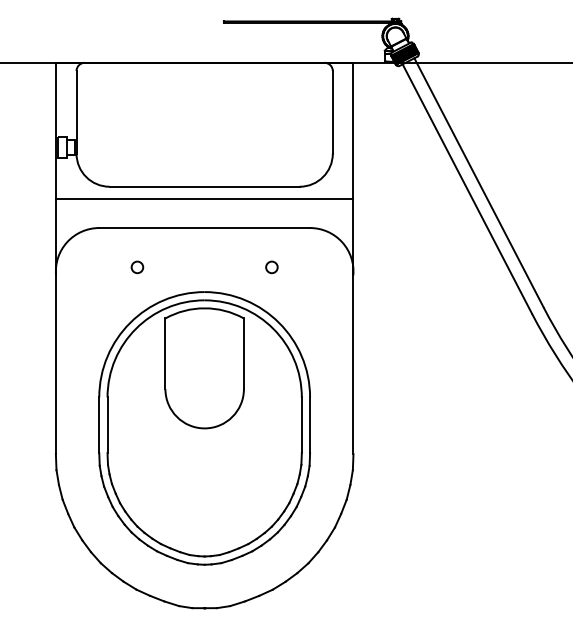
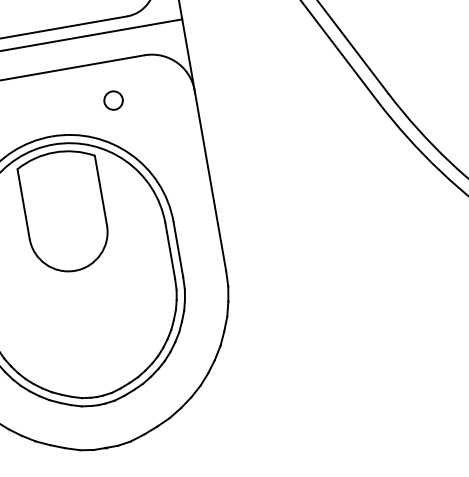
circle: (271, 267) -> (113, 100), size x1.6

